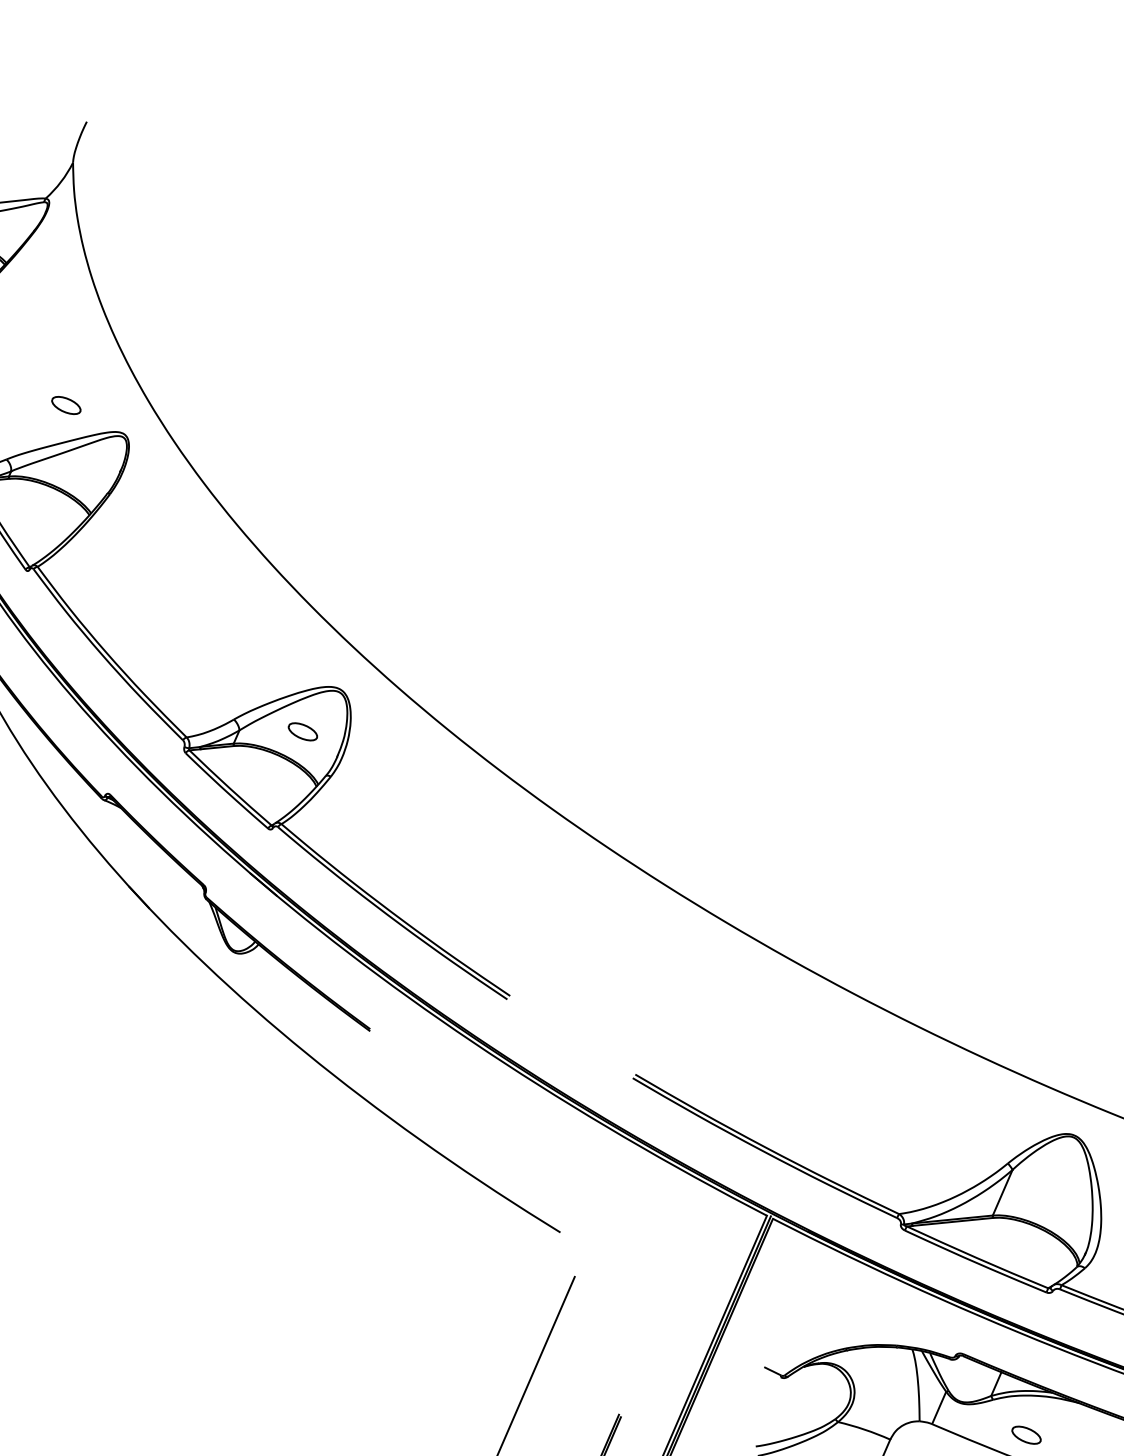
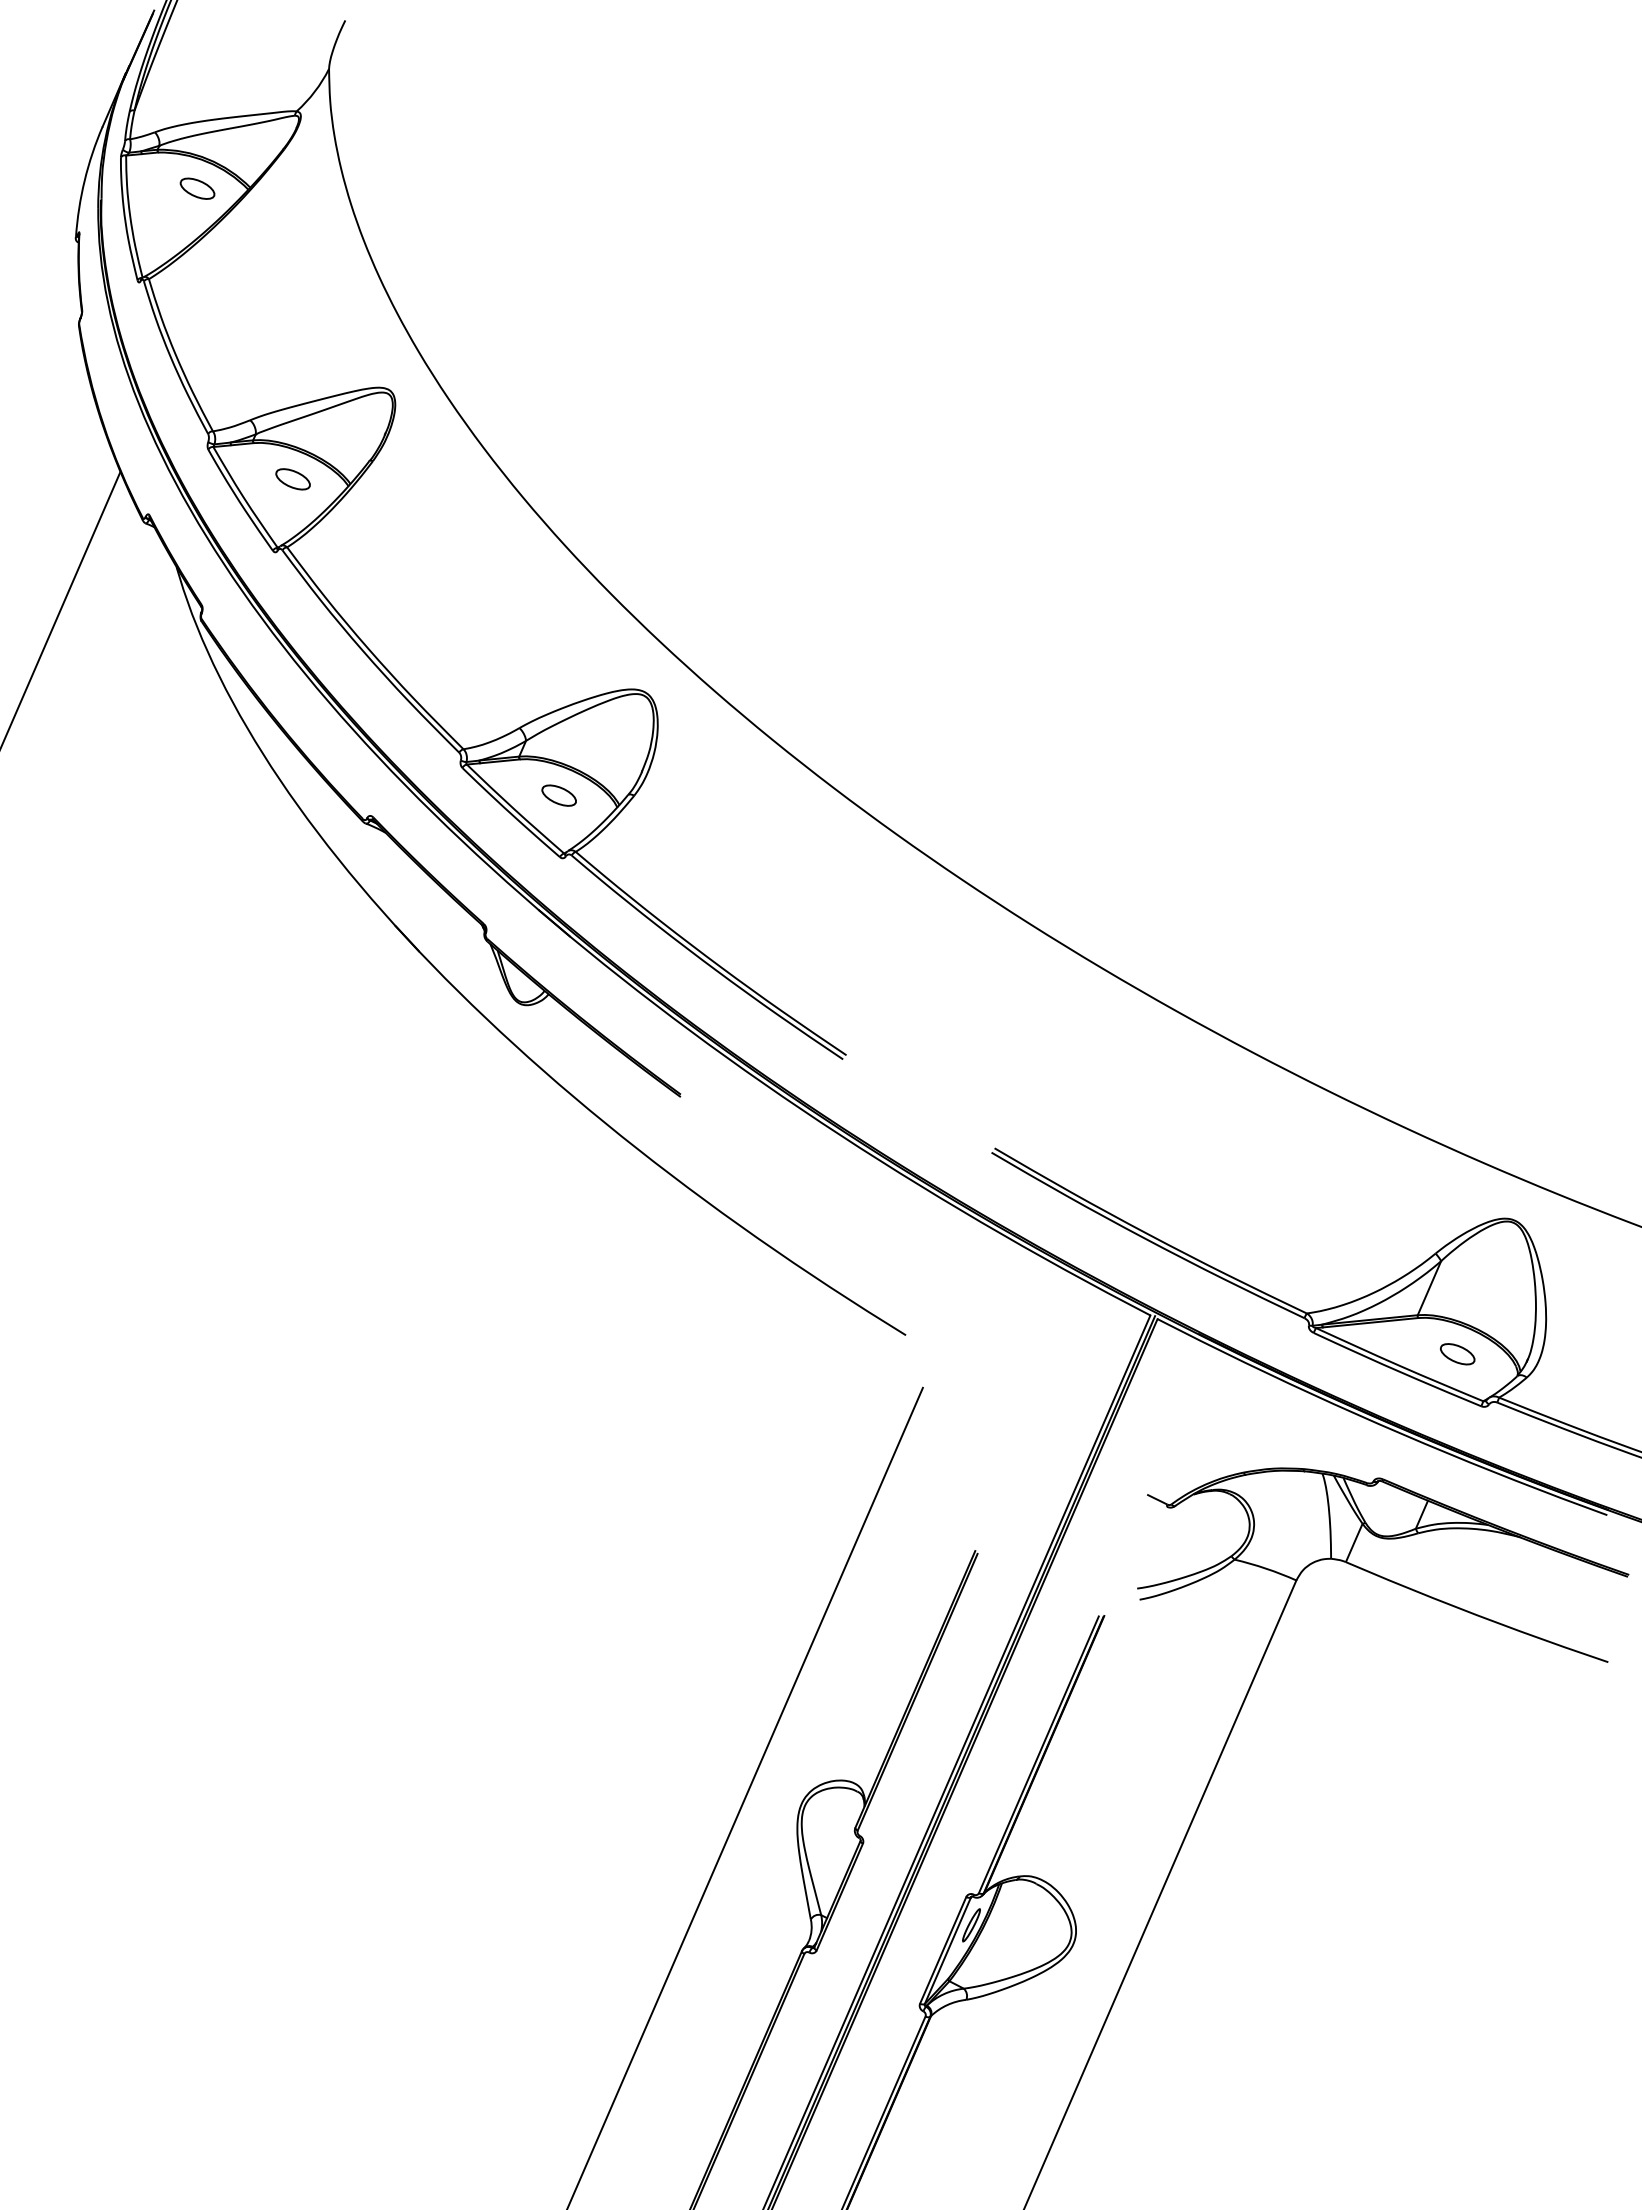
part: (65, 405) -> (292, 479), moved
part: (302, 731) -> (558, 795), moved
part: (1026, 1435) -> (1457, 1354), moved

